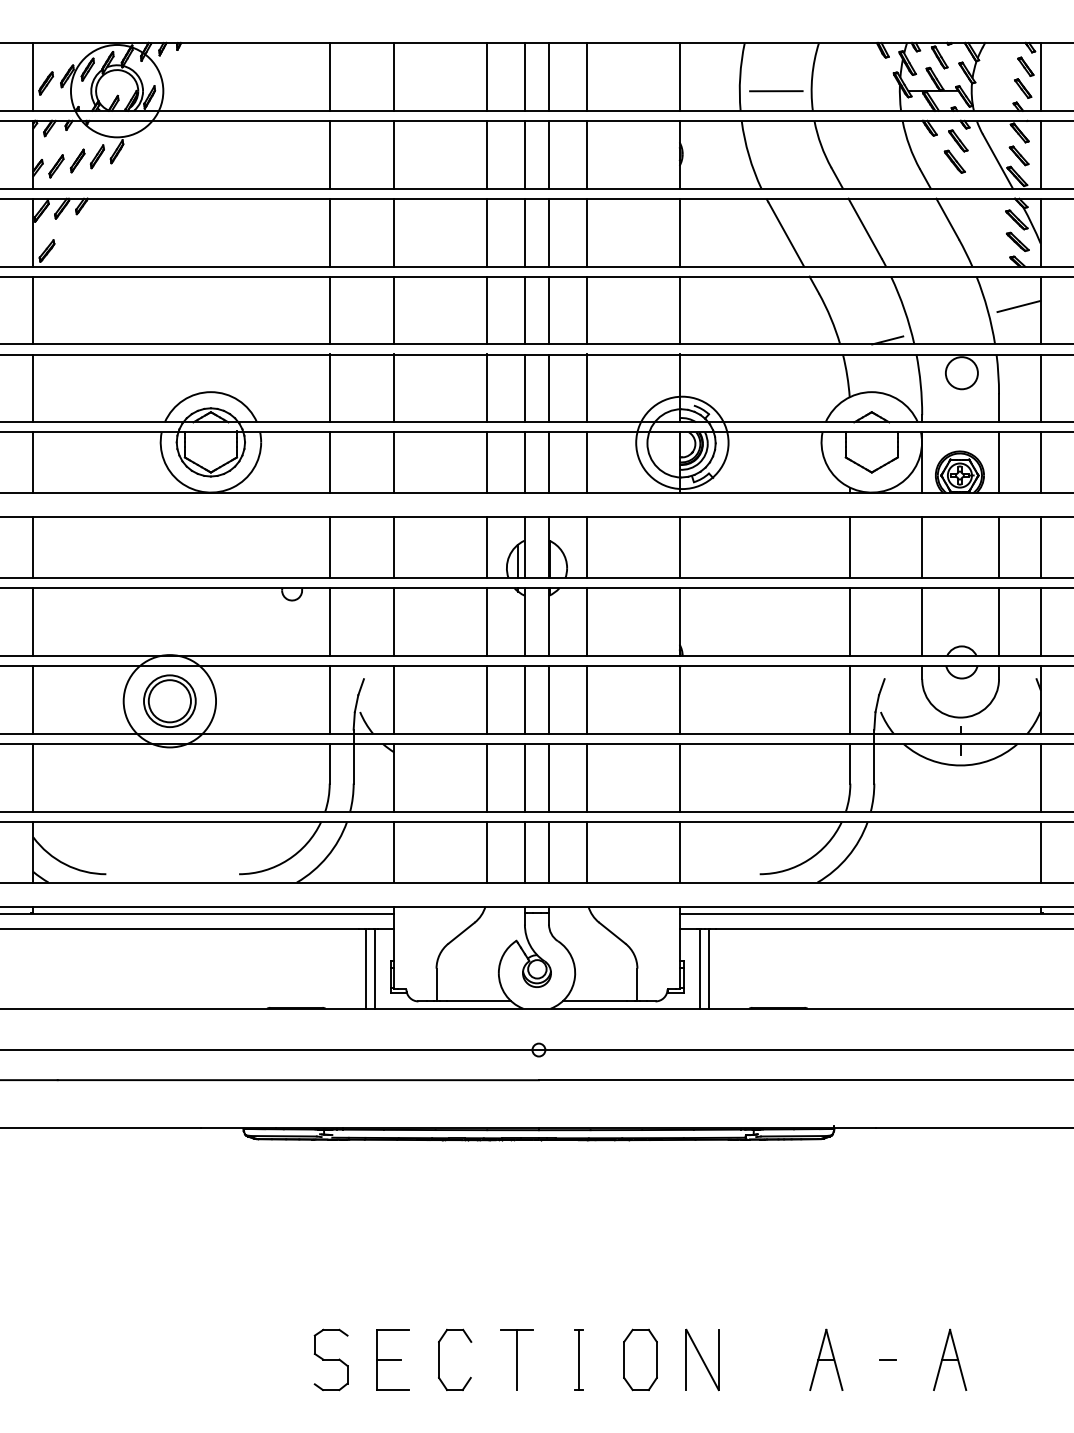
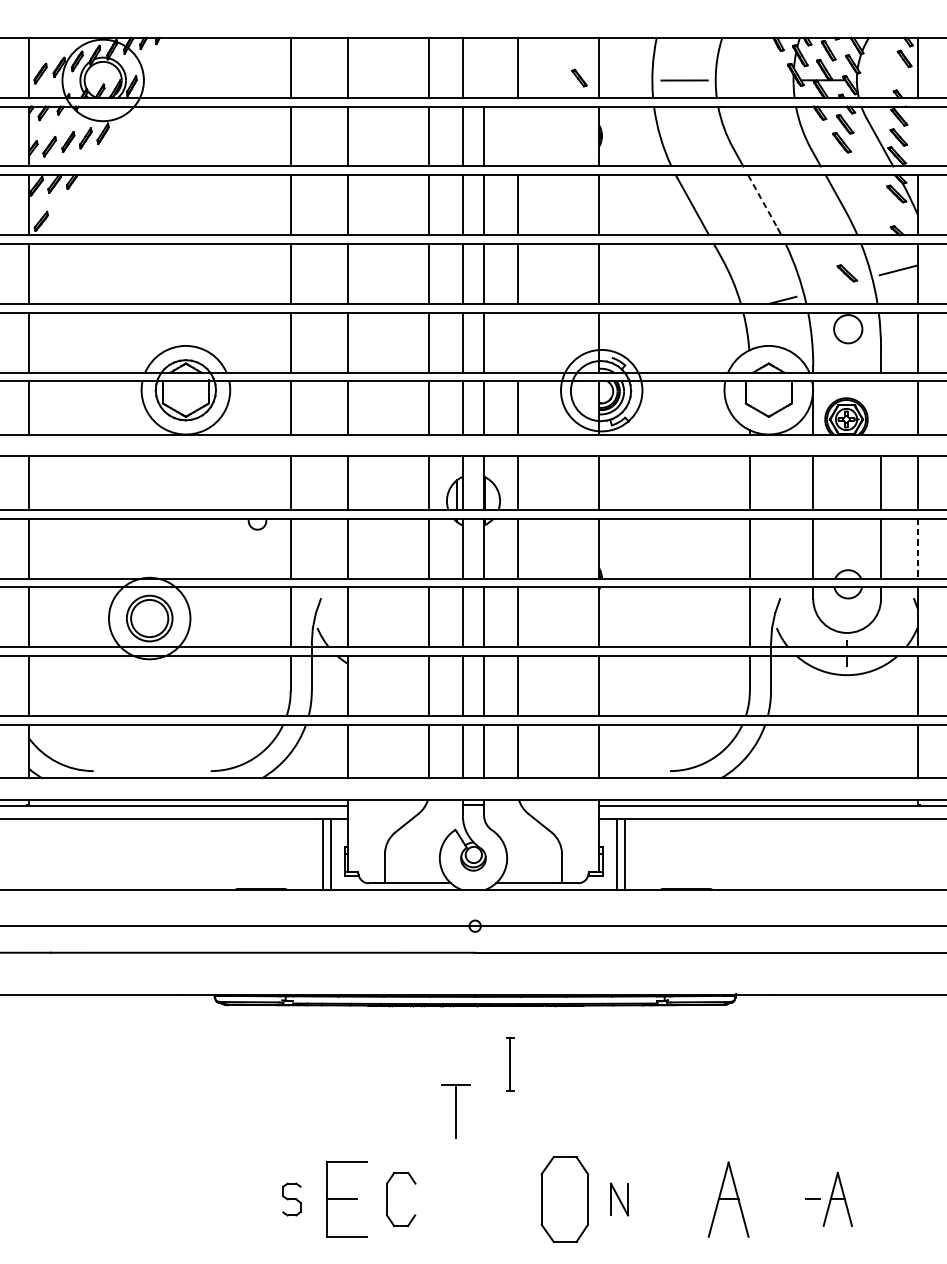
line: (549, 76) -> (484, 67), removed
part: (1023, 88) -> (579, 78), moved
line: (587, 154) -> (518, 136), removed
line: (1040, 154) -> (917, 136), removed
line: (865, 229) -> (763, 202), solid -> dashed
part: (1017, 241) -> (847, 273), moved
line: (587, 388) -> (518, 342), removed
line: (999, 462) -> (881, 407), removed
line: (1040, 622) -> (917, 549), solid -> dashed
part: (330, 1359) -> (291, 1199), size x0.6
part: (392, 1359) -> (346, 1199), size x1.4
part: (516, 1359) -> (455, 1110), moved
part: (578, 1359) -> (510, 1064), moved
part: (640, 1359) -> (564, 1199), size x1.6
part: (702, 1359) -> (619, 1199), size x0.6
part: (826, 1359) -> (728, 1199), size x1.4
line: (887, 1359) -> (812, 1199), moved

